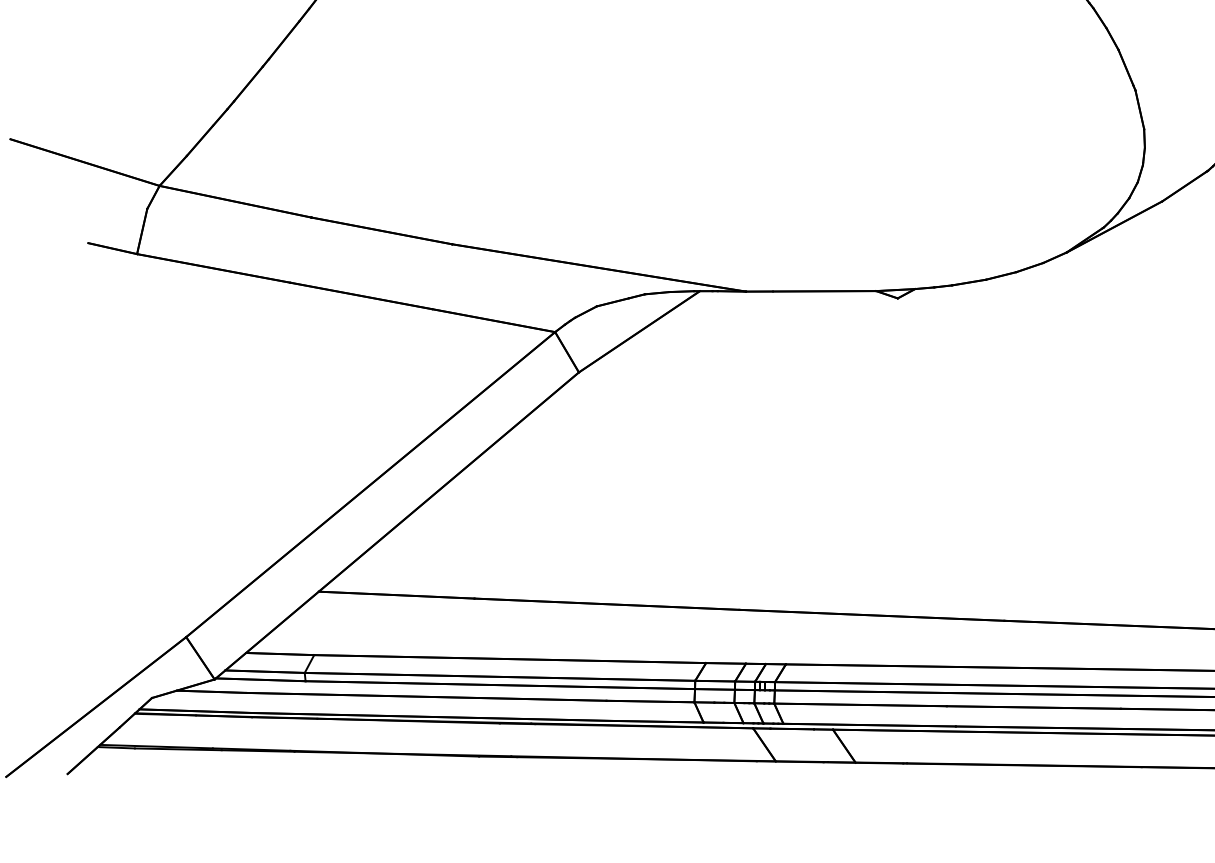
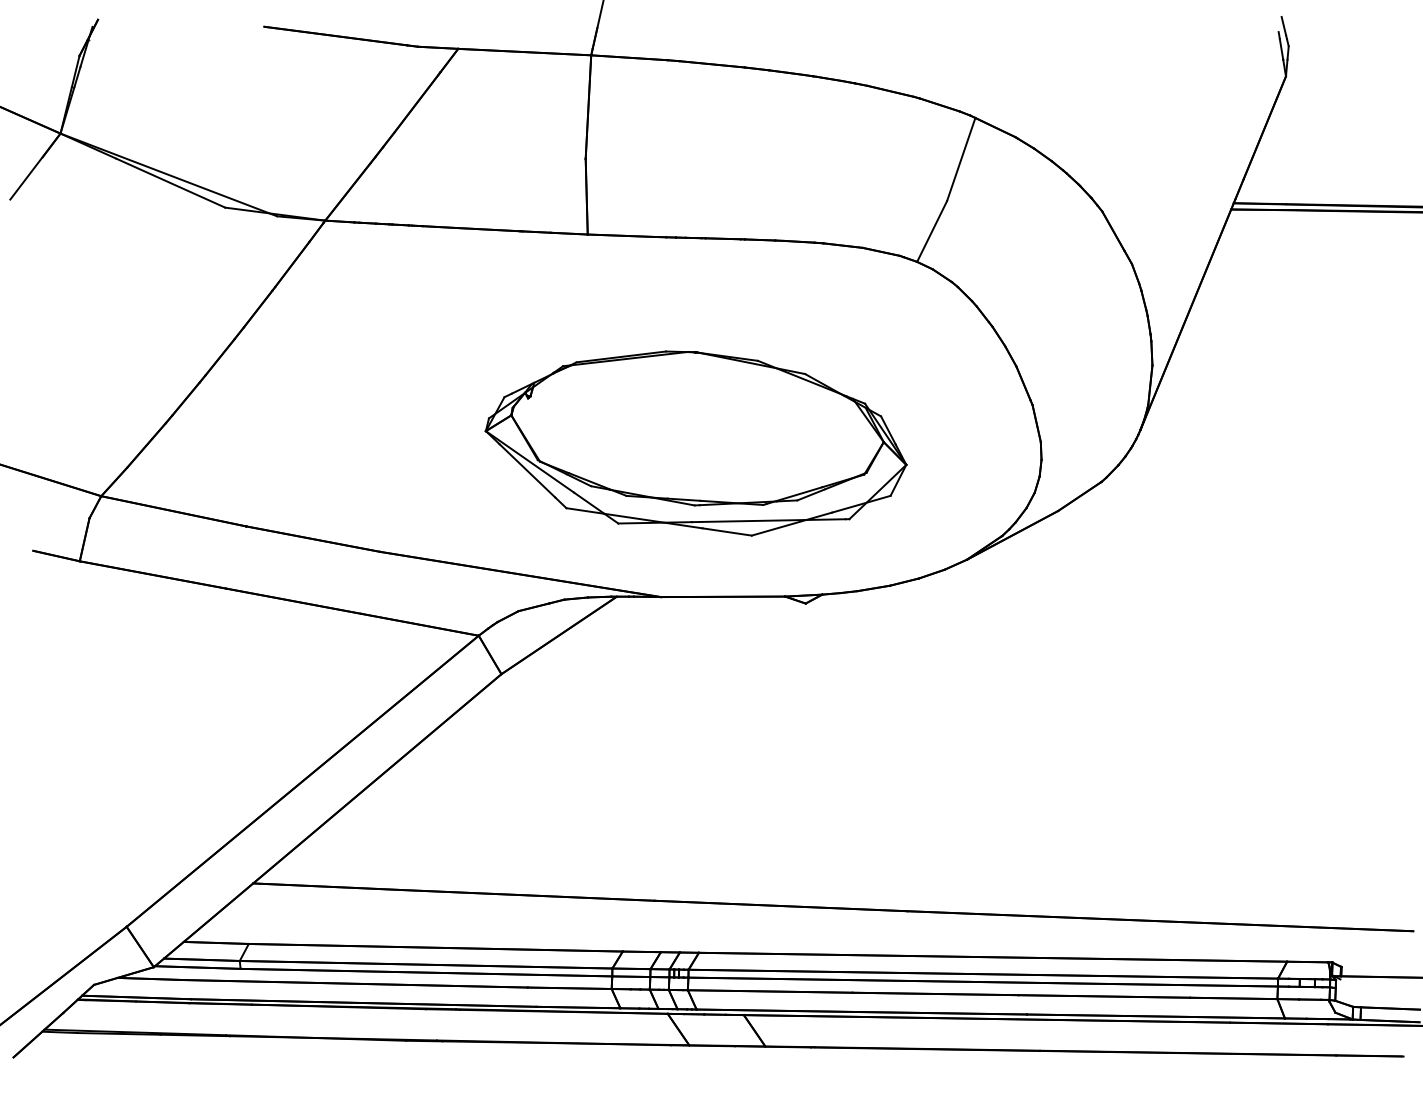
part: (782, 130) -> (695, 443), added

